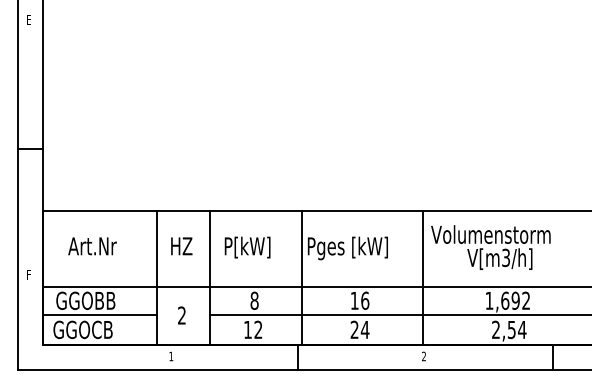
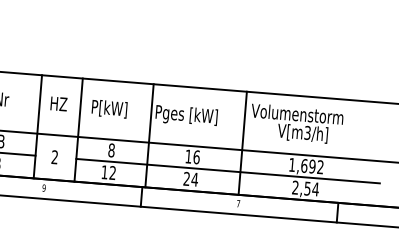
text: (171, 356) -> (44, 188), 1 -> 9
text: (423, 356) -> (238, 203), 2 -> 7

